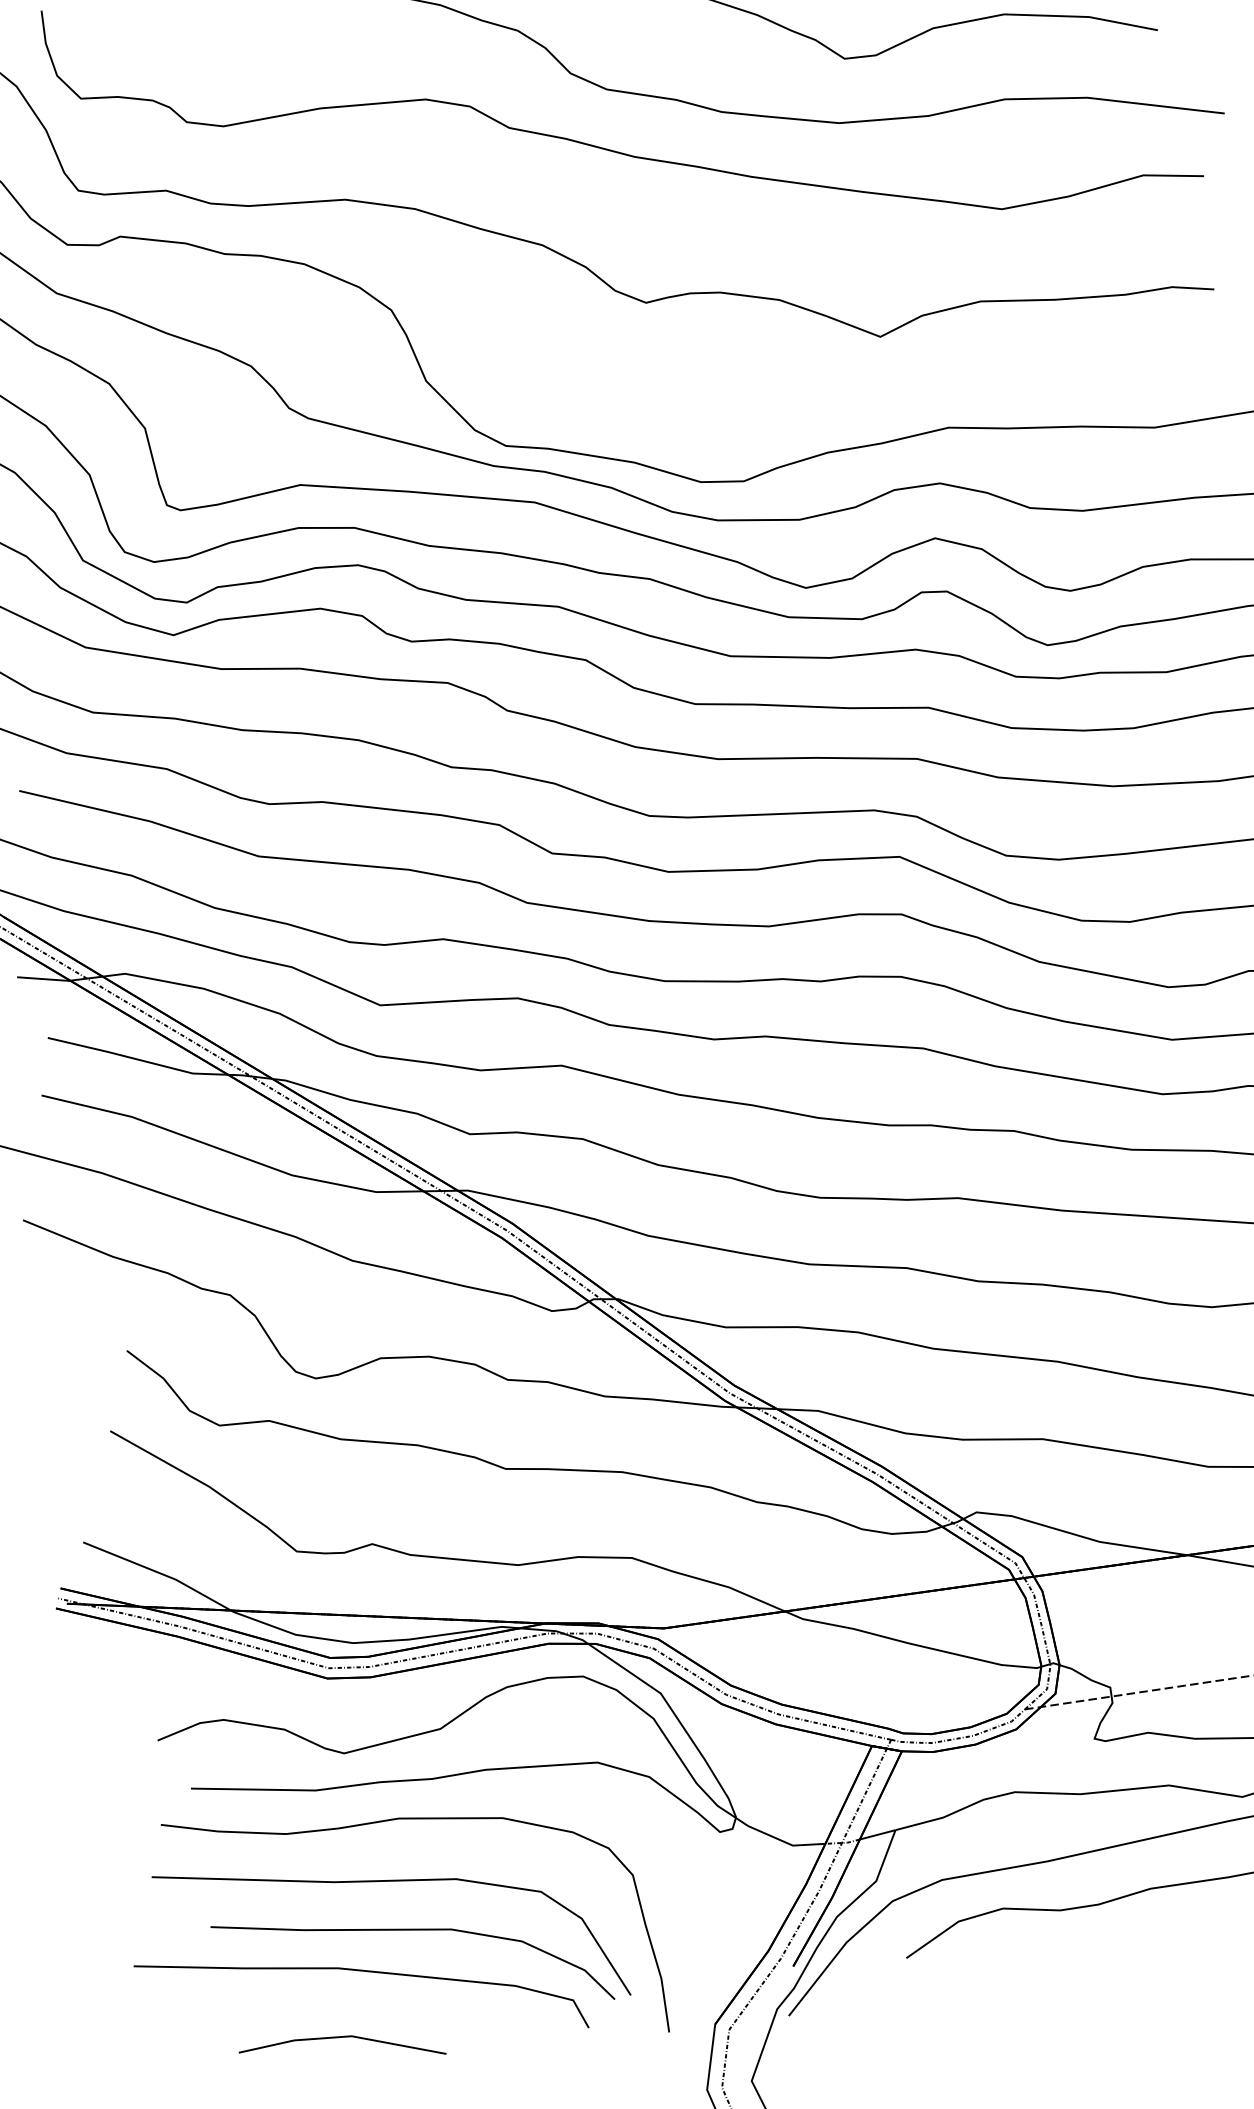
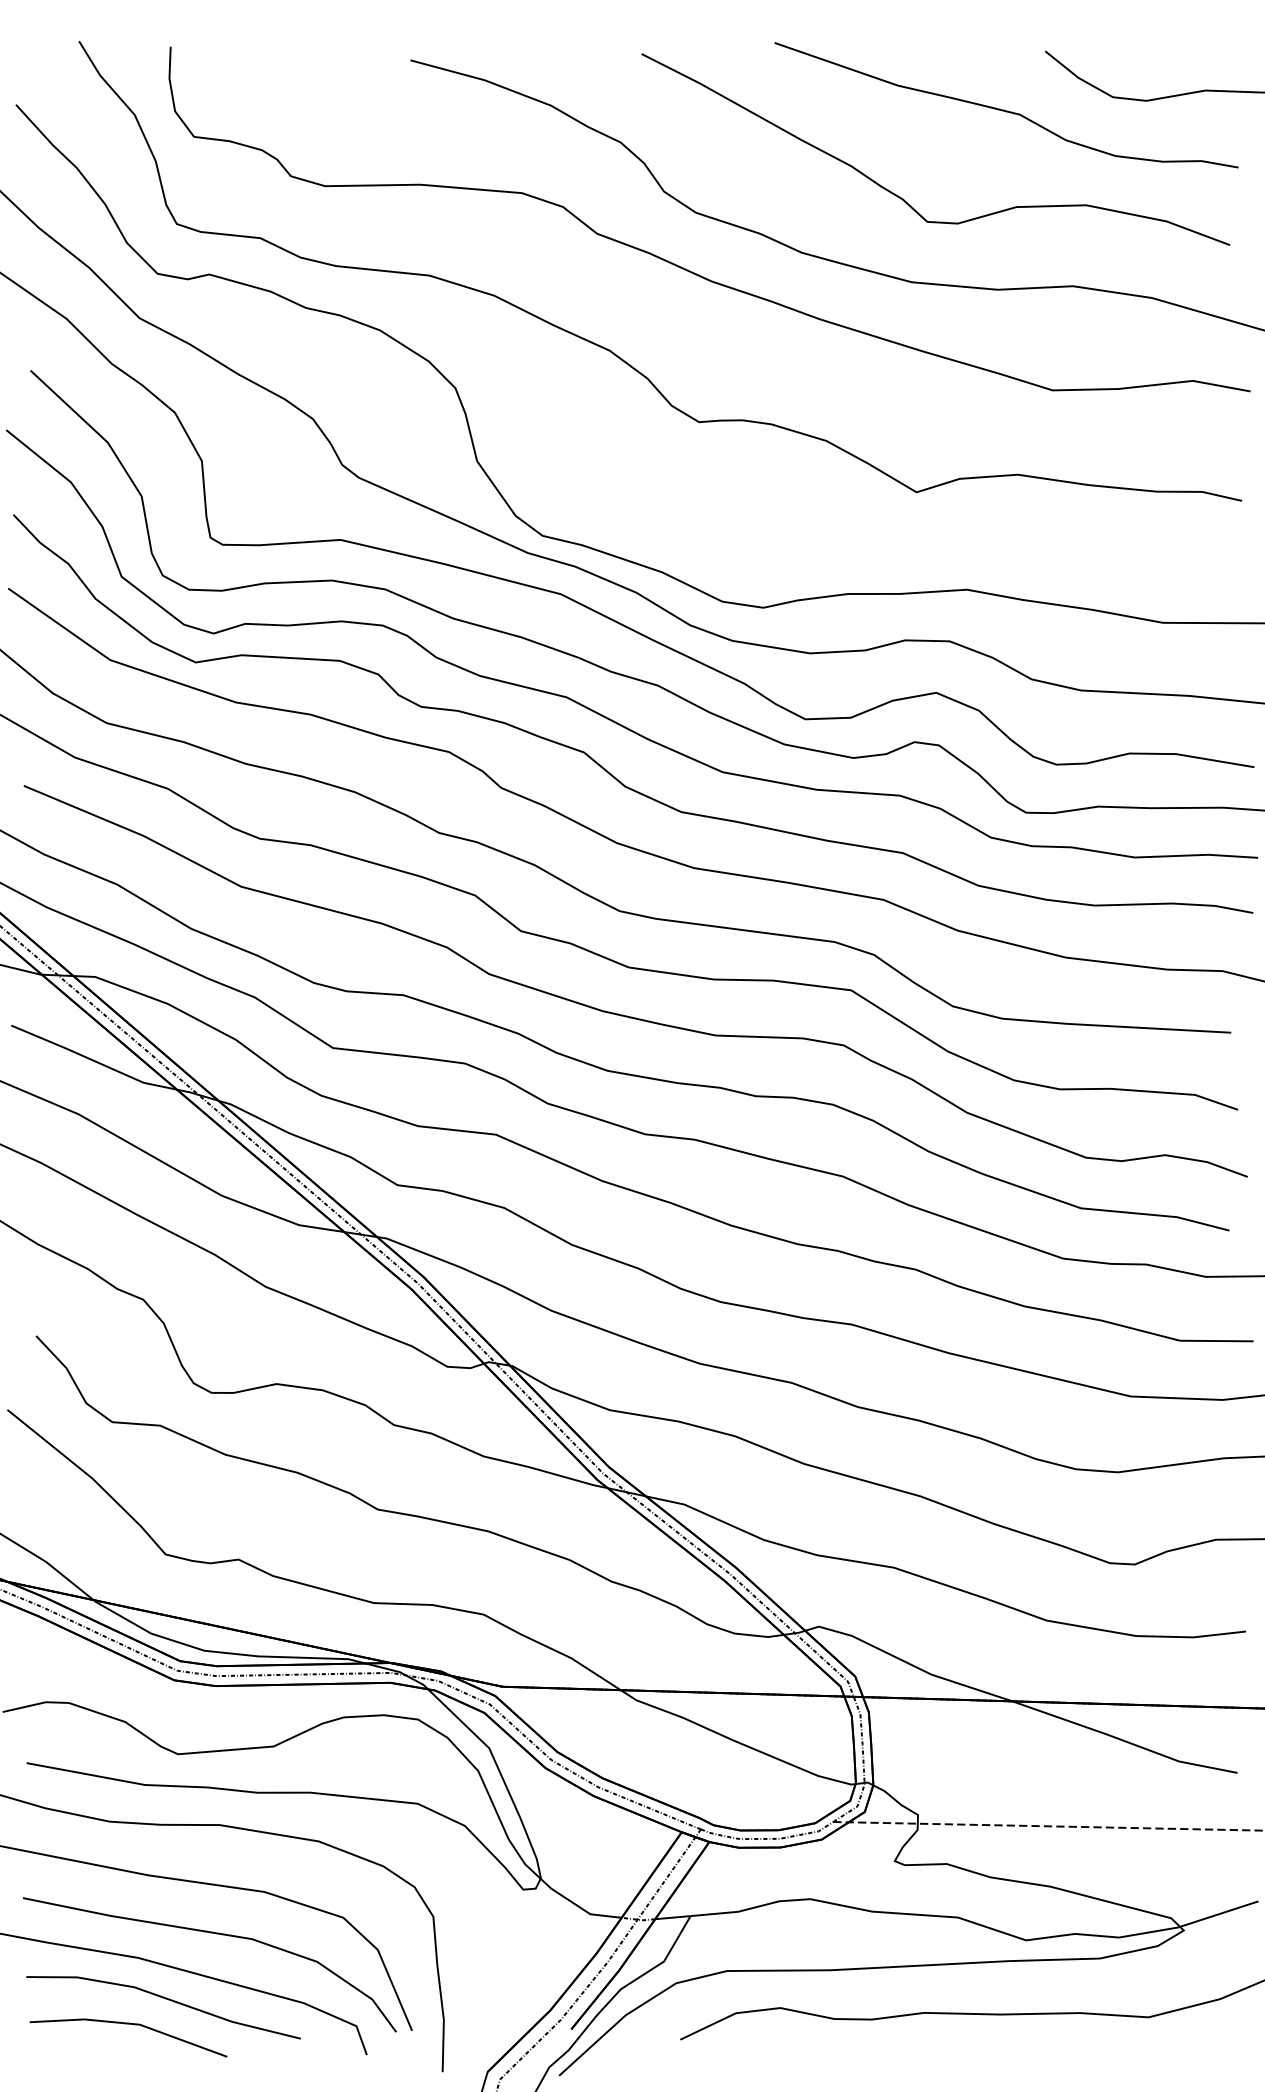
line: (373, 2006) -> (165, 1999), added

